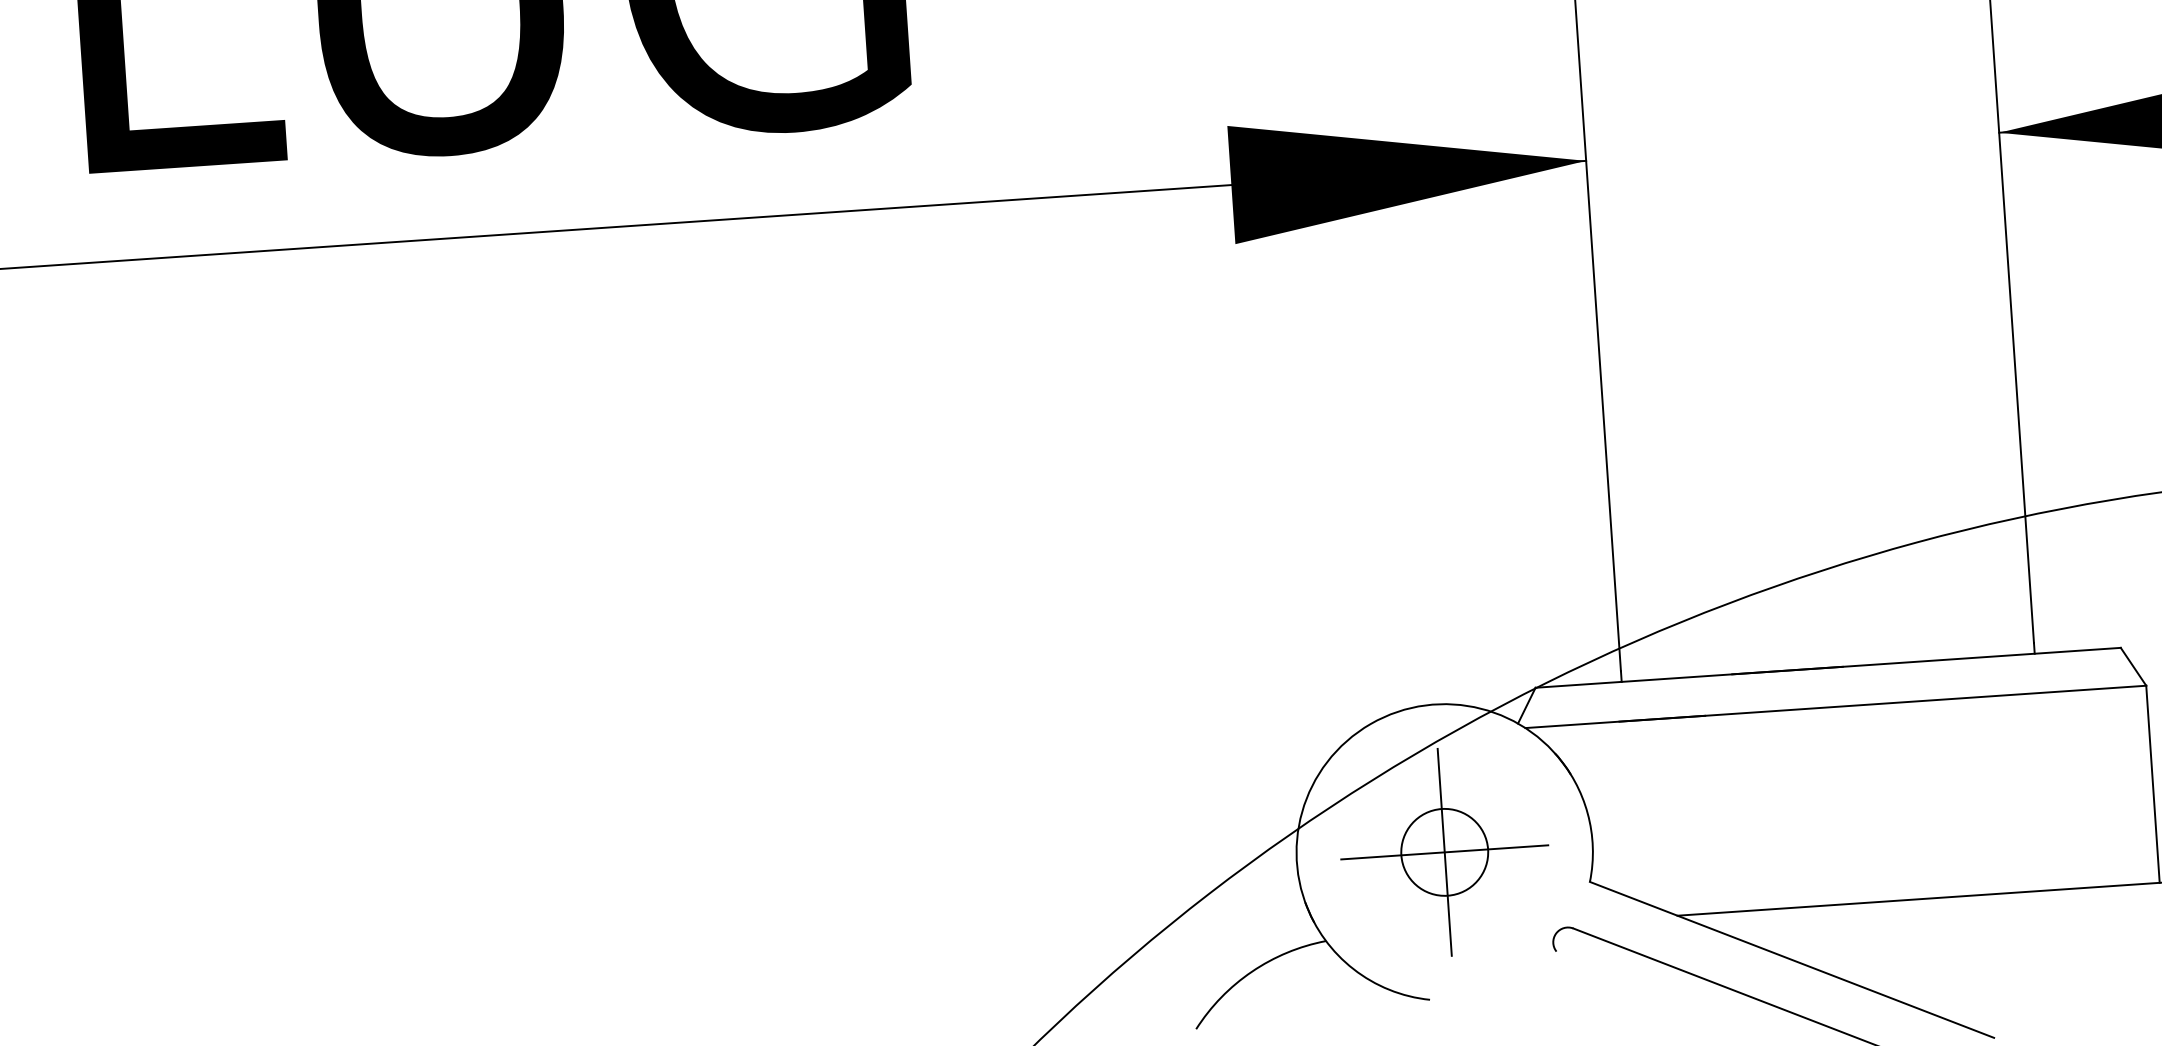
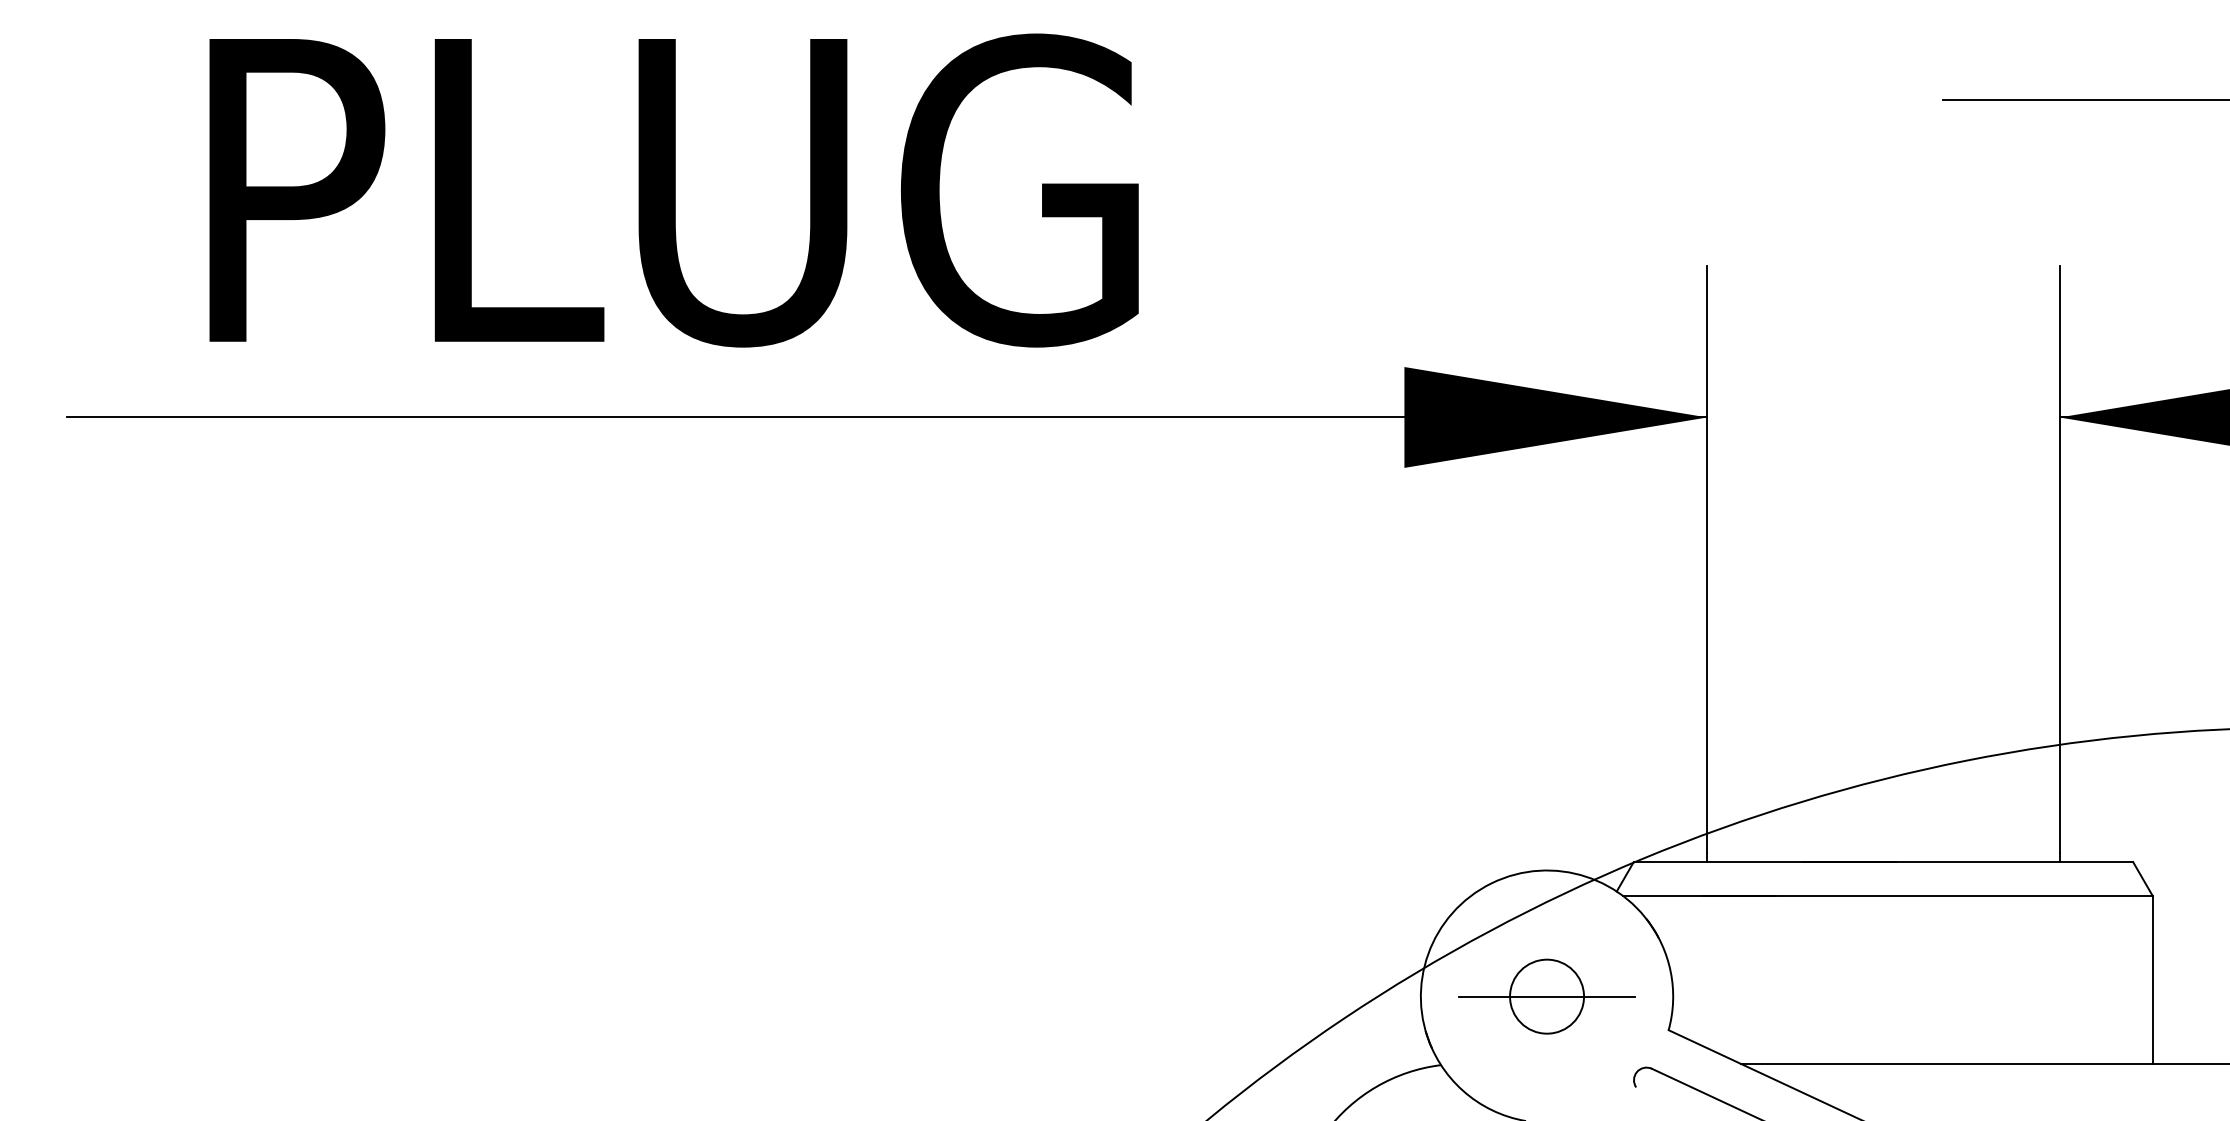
line: (1445, 852) -> (1547, 996), removed

